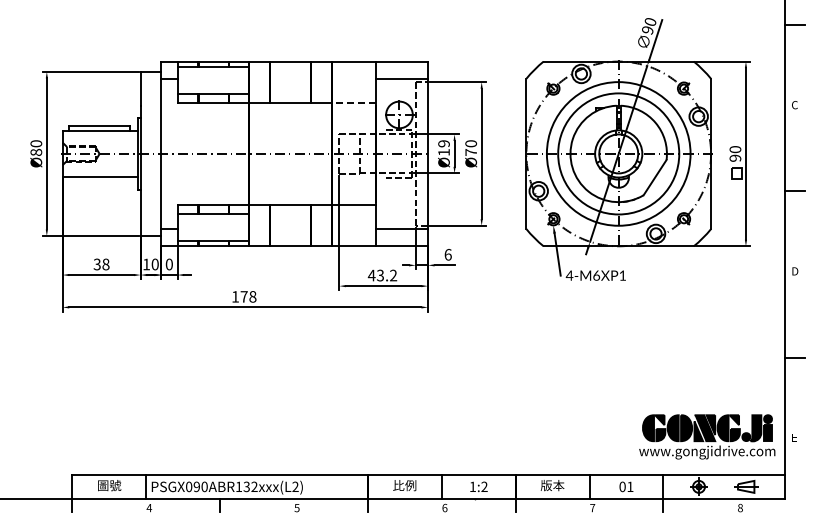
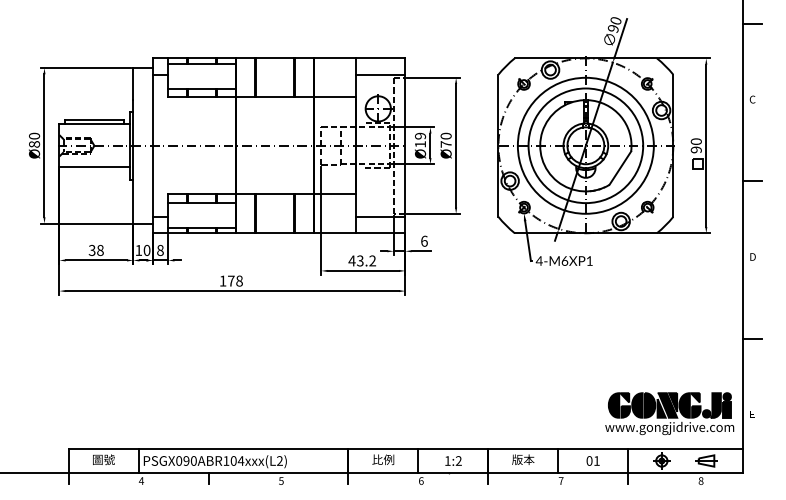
line: (353, 102) -> (334, 97), dashed -> solid
text: (168, 264) -> (159, 250), 0 -> 8
text: (250, 486) -> (237, 460), PSGX090ABR132xxx(L2) -> PSGX090ABR104xxx(L2)

